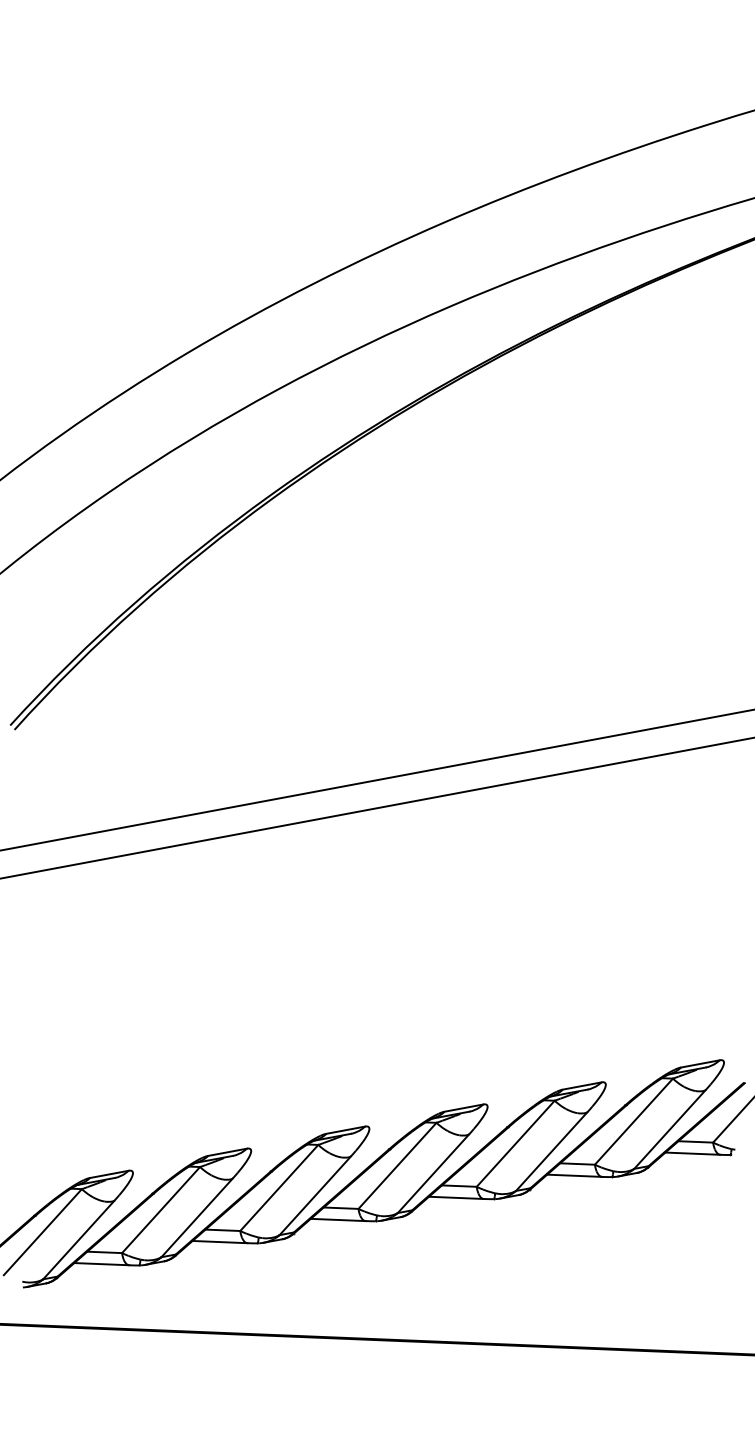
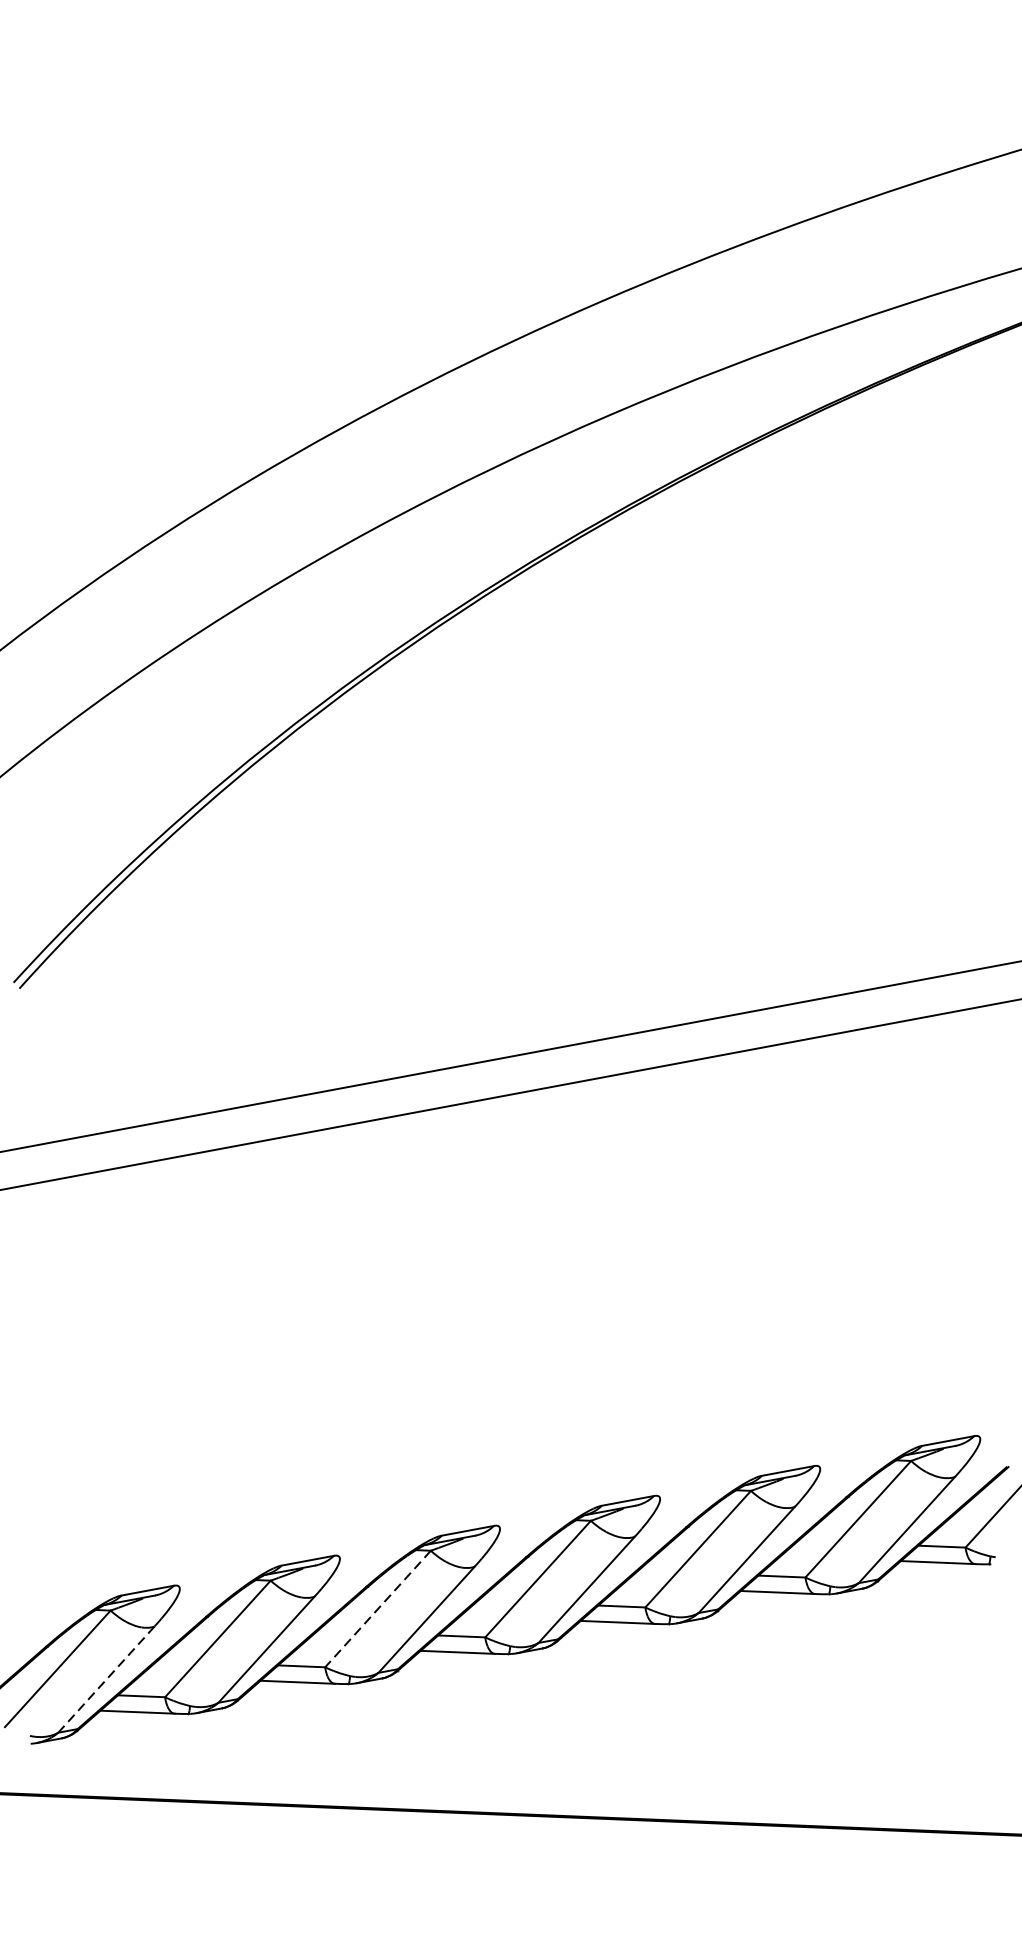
line: (278, 1188) -> (376, 1609), solid -> dashed
line: (78, 1240) -> (106, 1680), solid -> dashed

